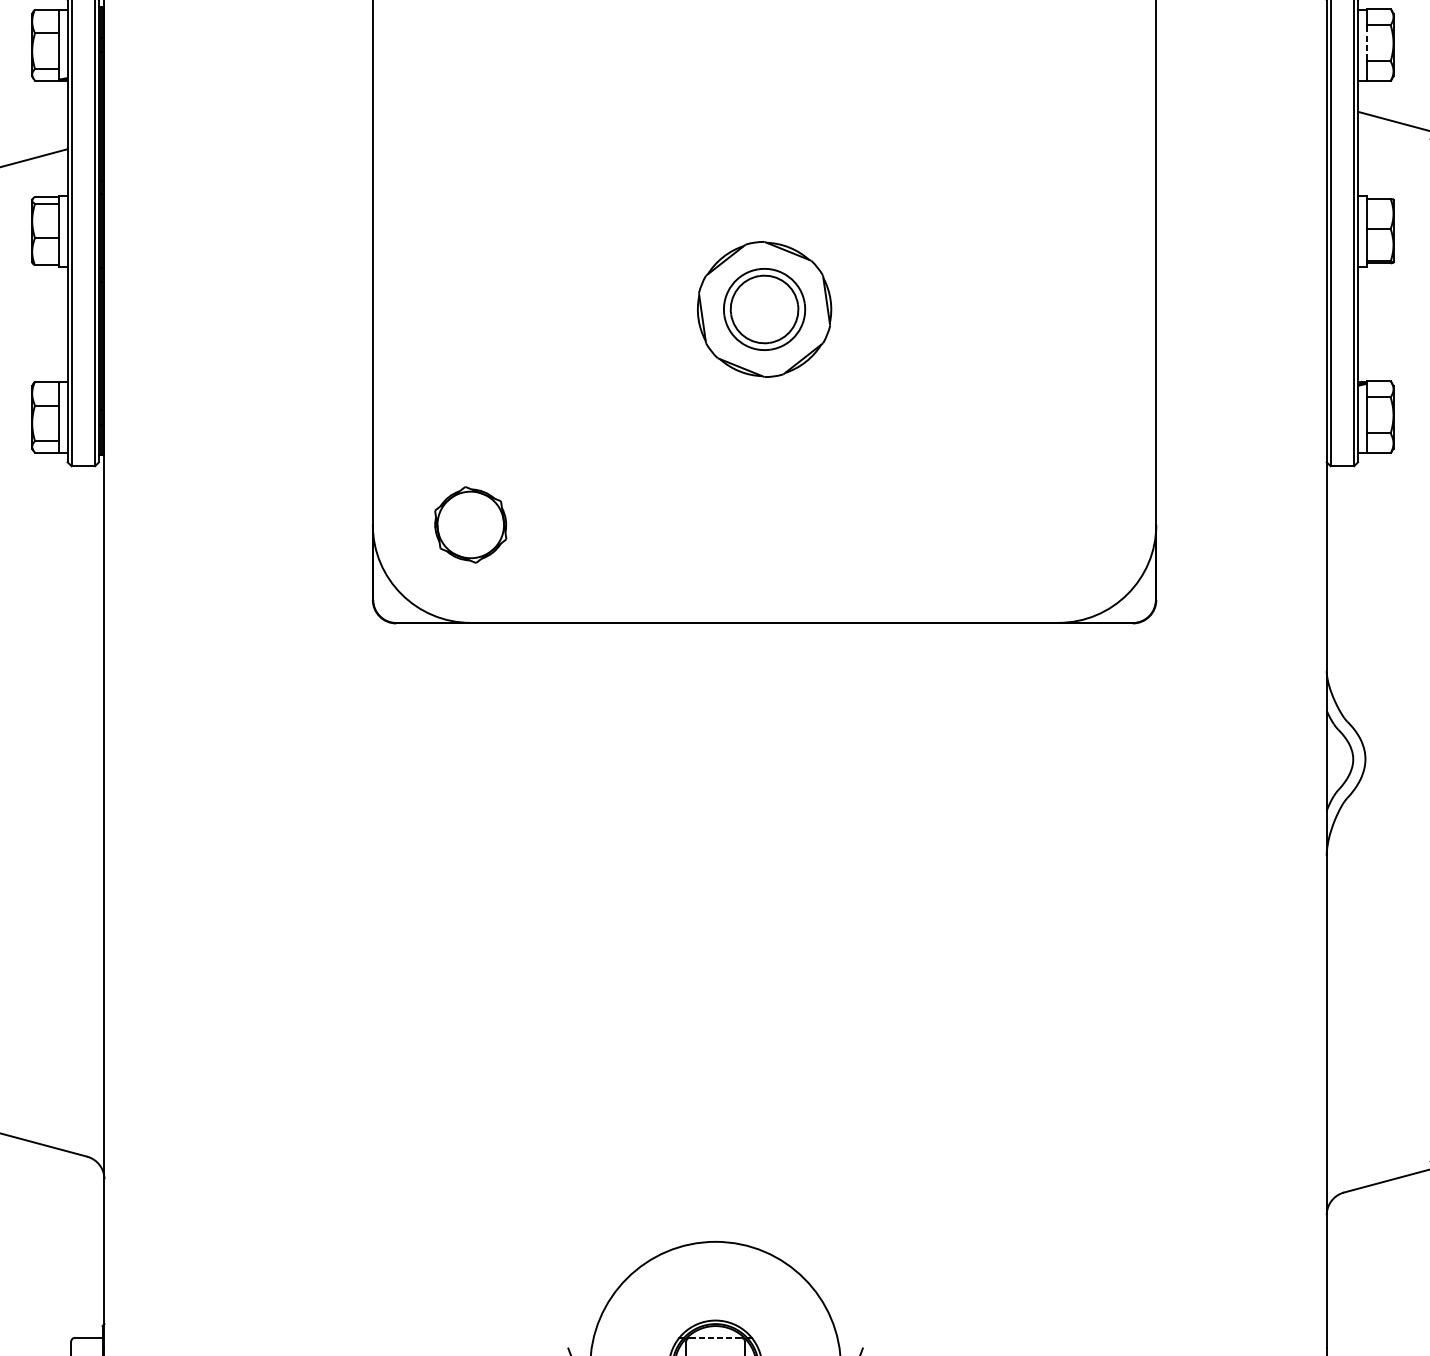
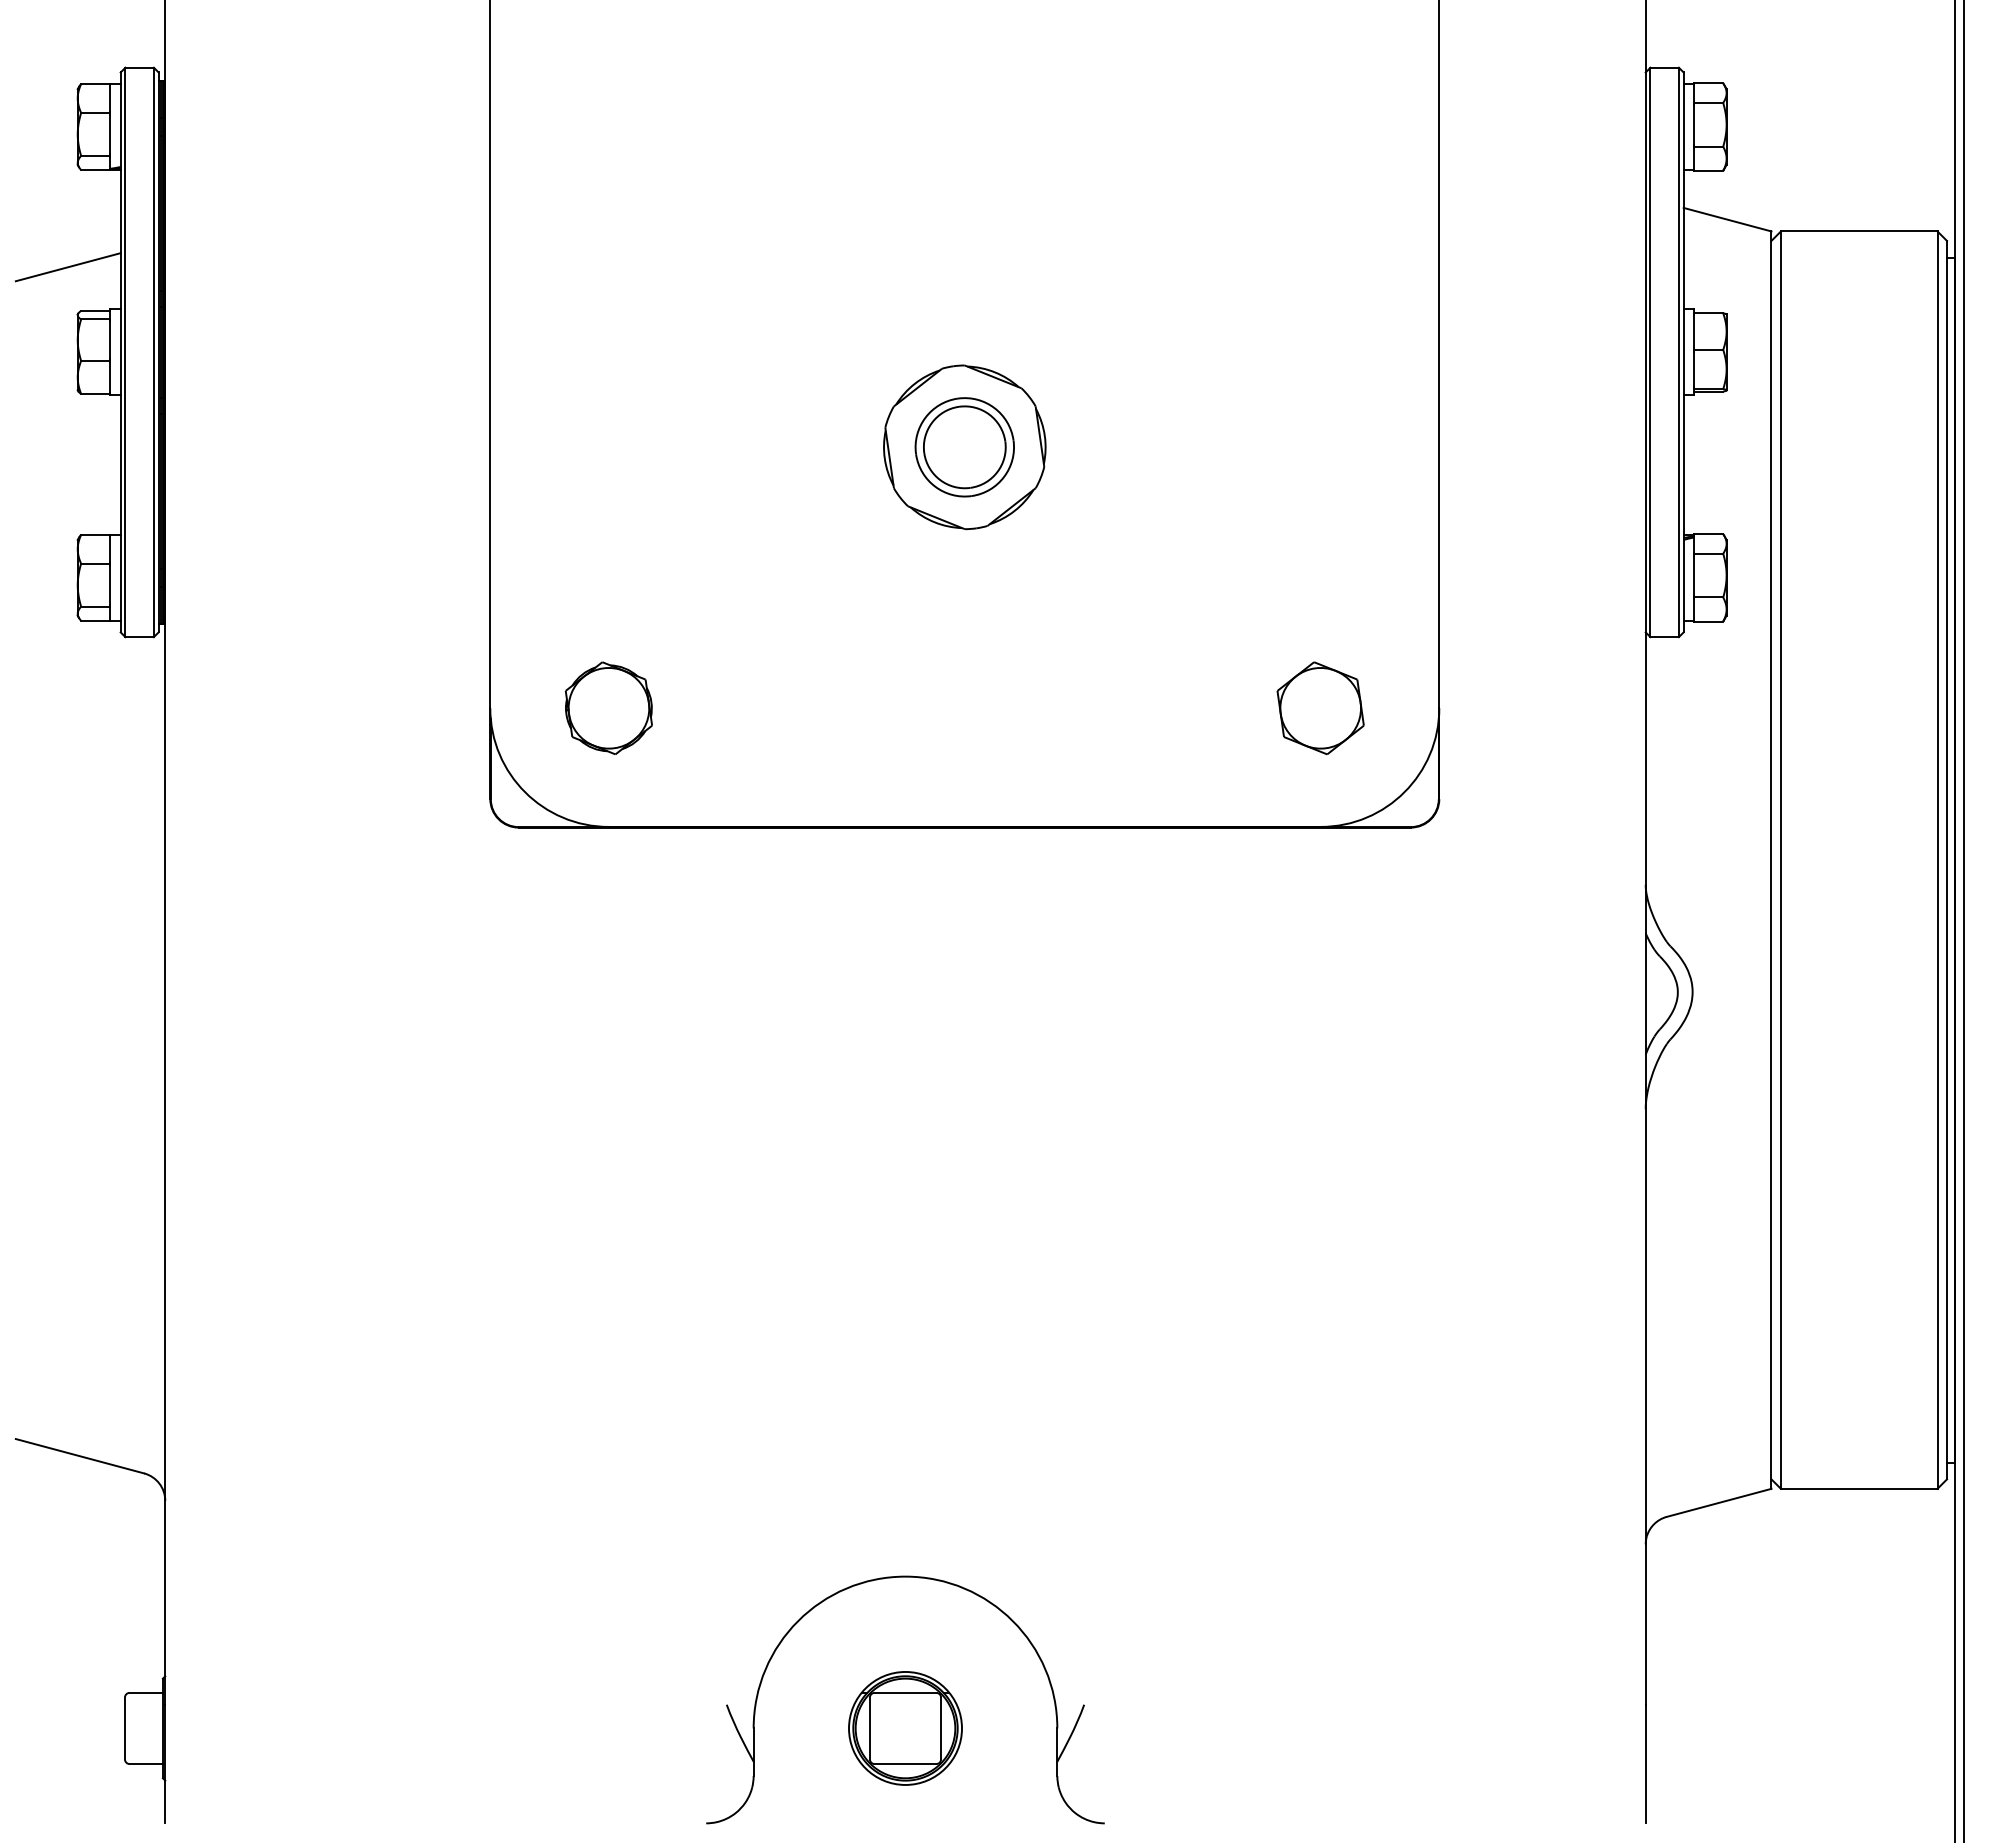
line: (1367, 43) -> (1694, 125), dashed -> solid
part: (1058, 525) -> (1320, 708), added
line: (715, 1337) -> (905, 1692), dashed -> solid

